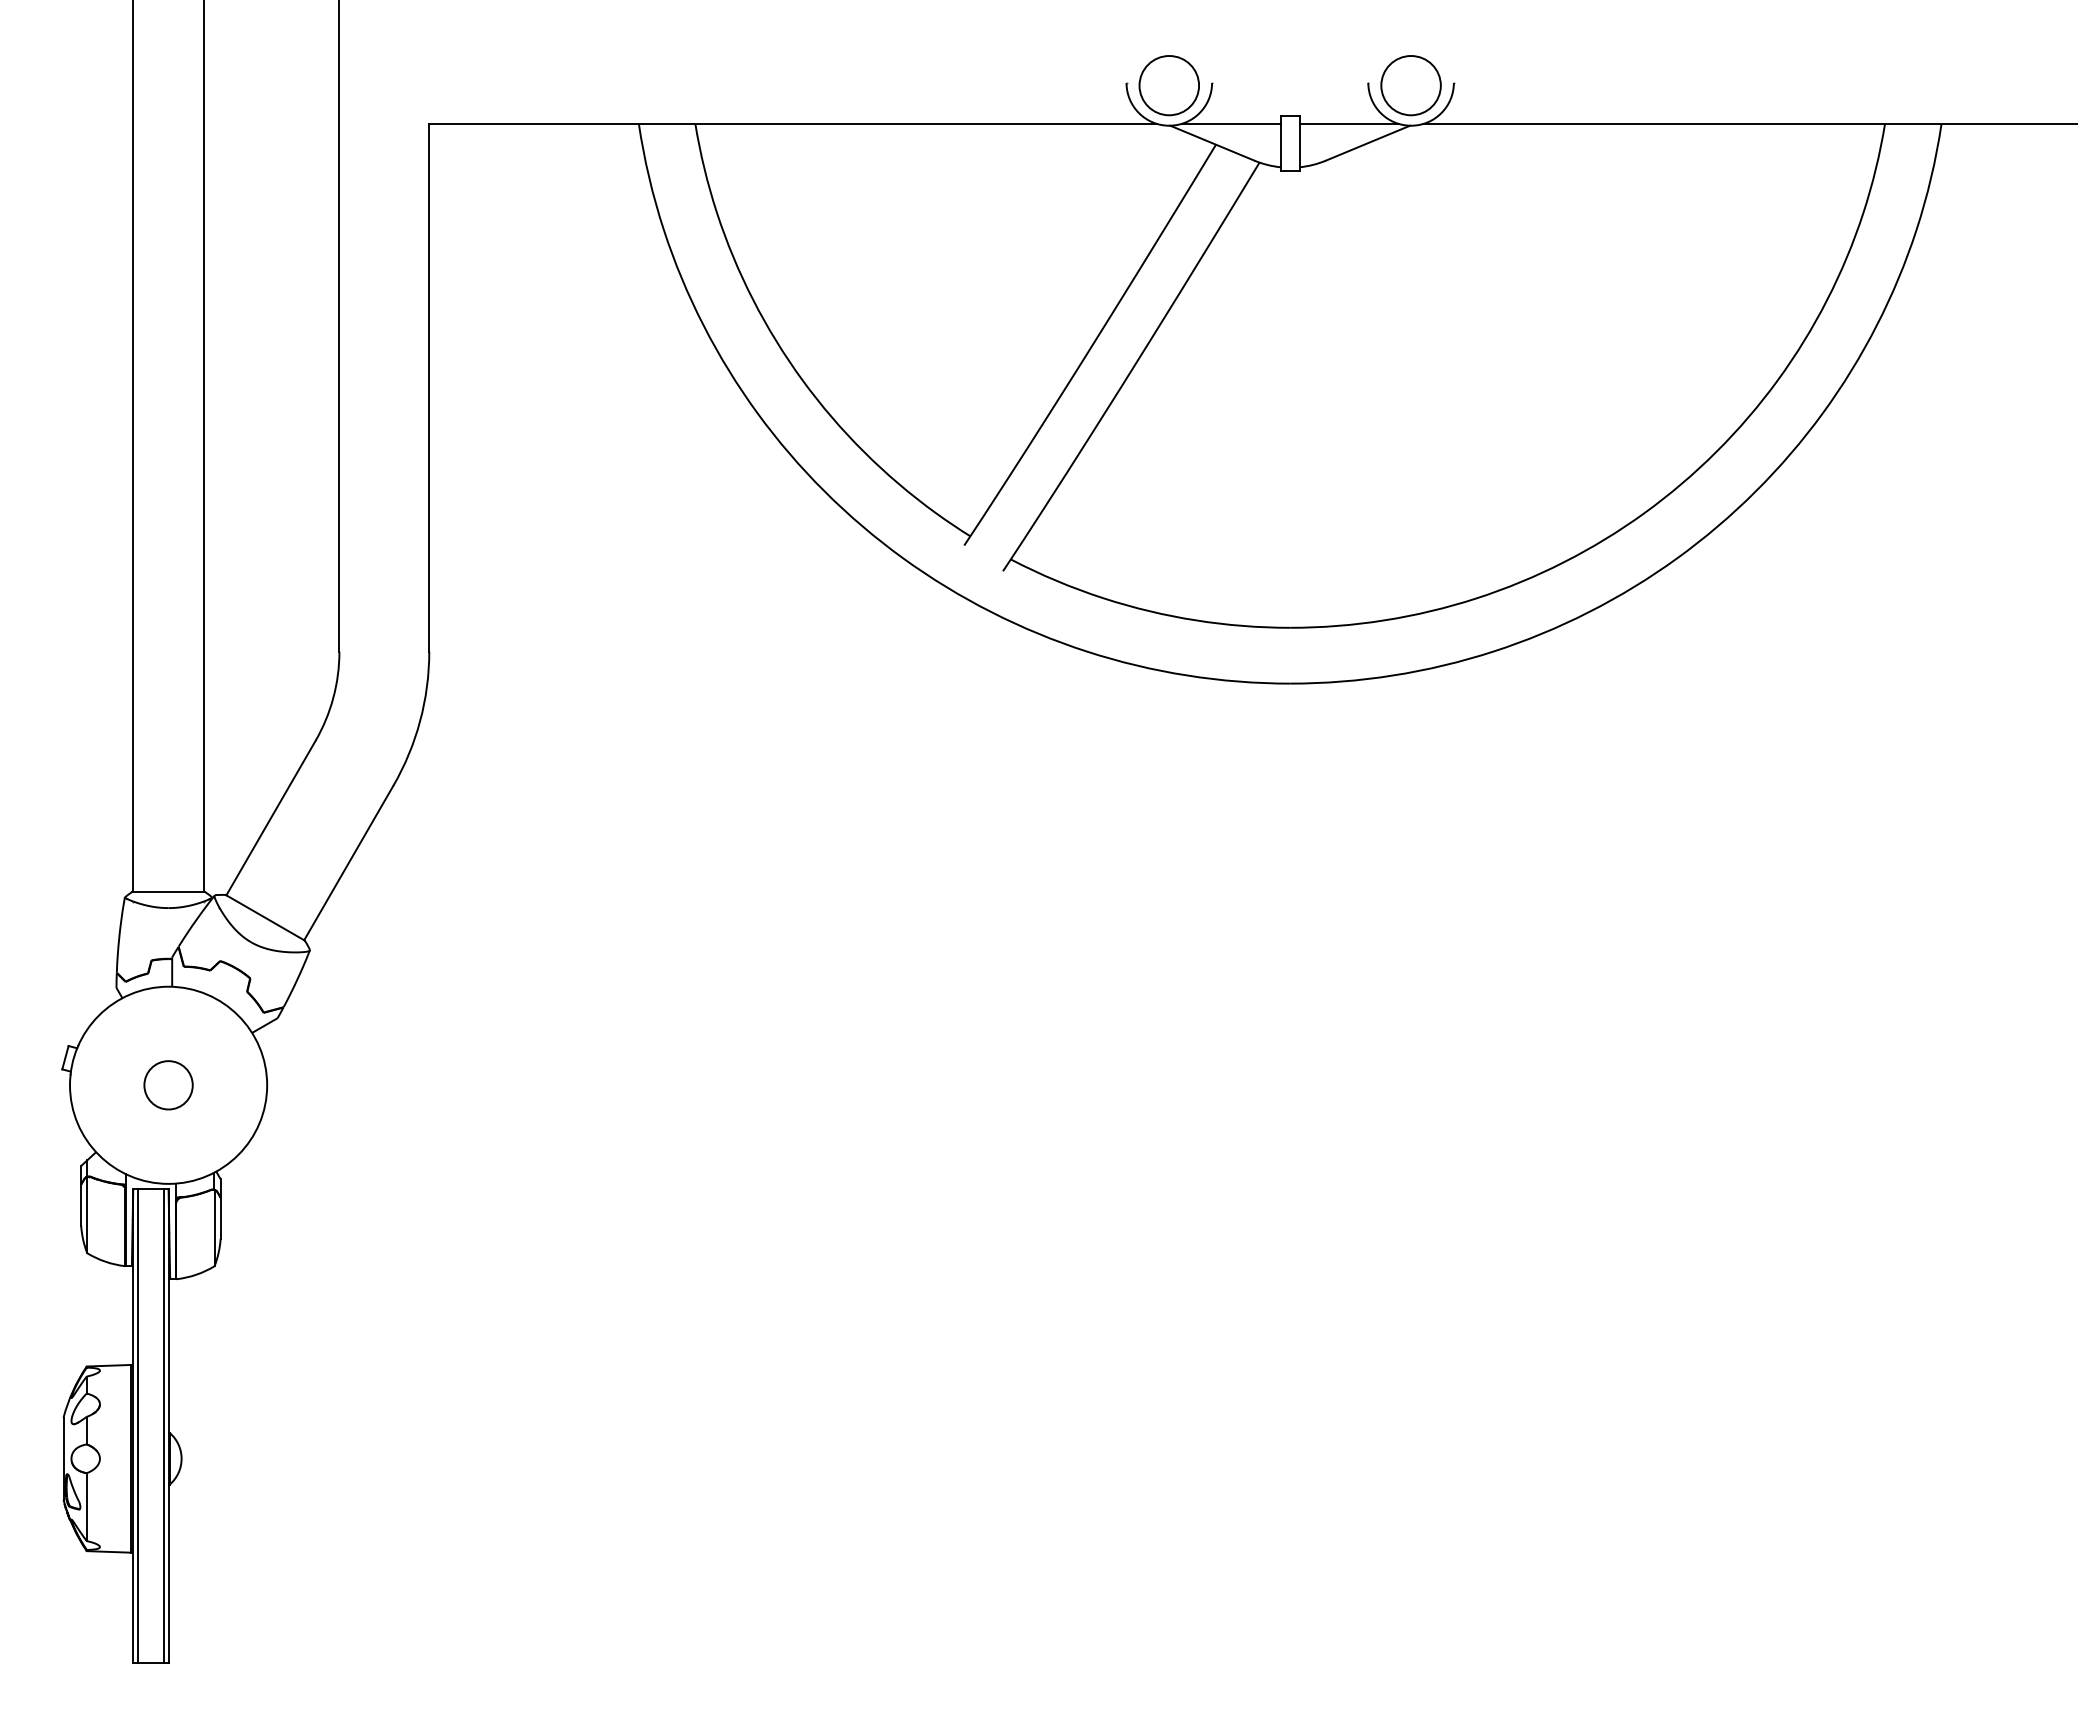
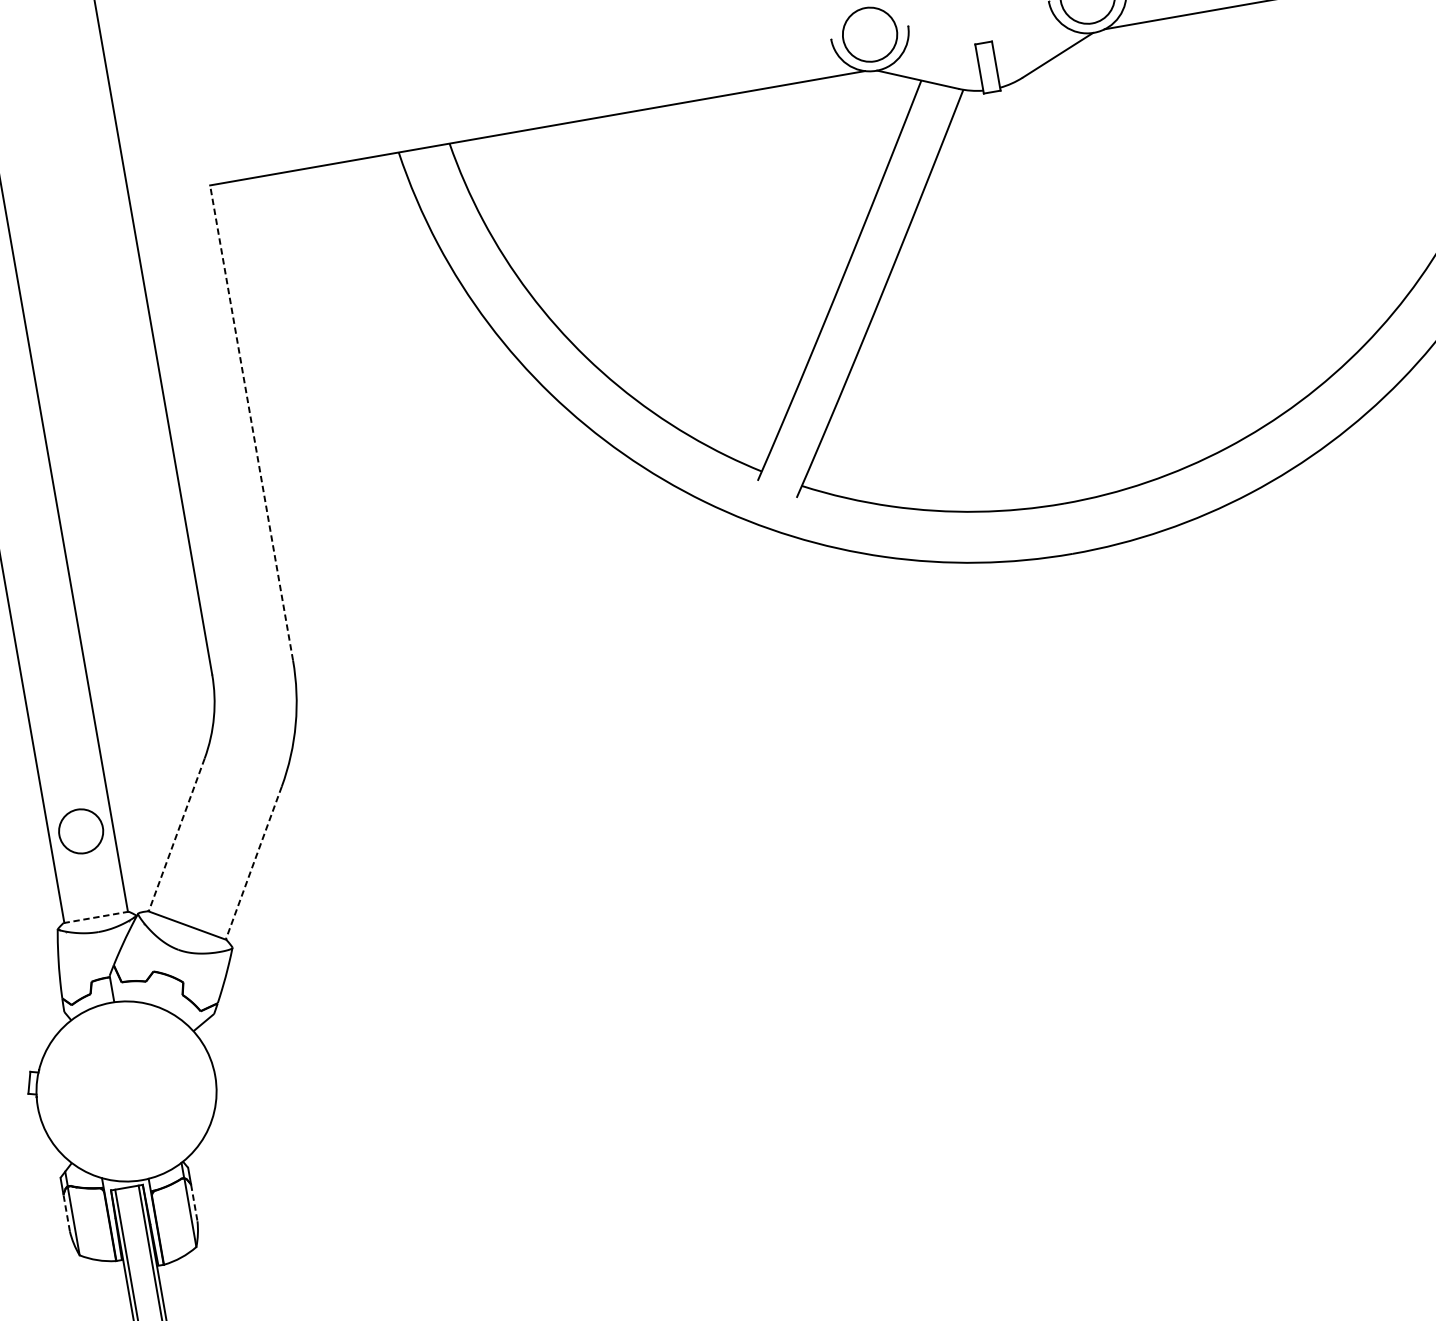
line: (1230, 123) -> (931, 59), removed
line: (1348, 123) -> (1037, 40), removed
line: (429, 387) -> (251, 422), solid -> dashed
line: (270, 818) -> (176, 835), solid -> dashed
line: (348, 863) -> (253, 863), solid -> dashed
line: (169, 891) -> (96, 916), solid -> dashed
circle: (168, 1085) -> (81, 831), moved
line: (81, 1204) -> (66, 1212), solid -> dashed
line: (220, 1218) -> (194, 1203), solid -> dashed

